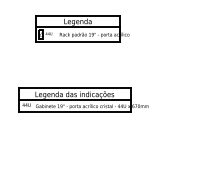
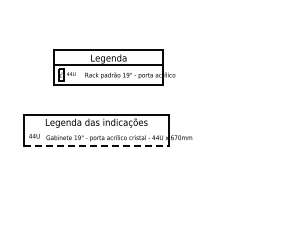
part: (82, 28) -> (114, 67), moved
line: (74, 99) -> (96, 129), removed
line: (75, 112) -> (97, 145), solid -> dashed

